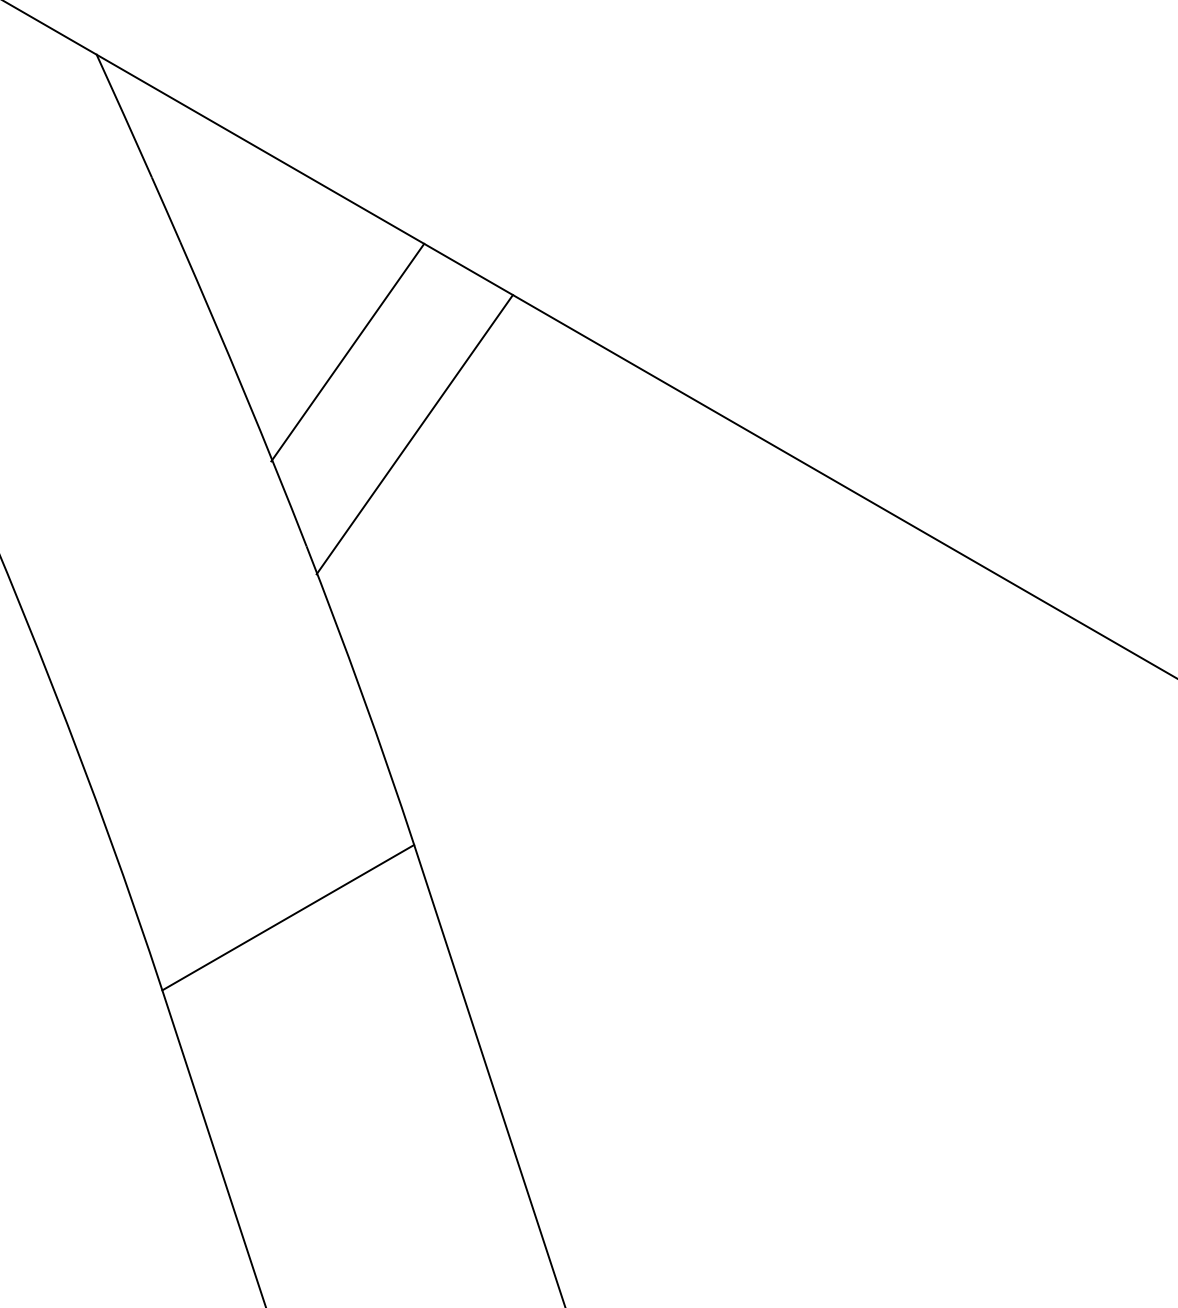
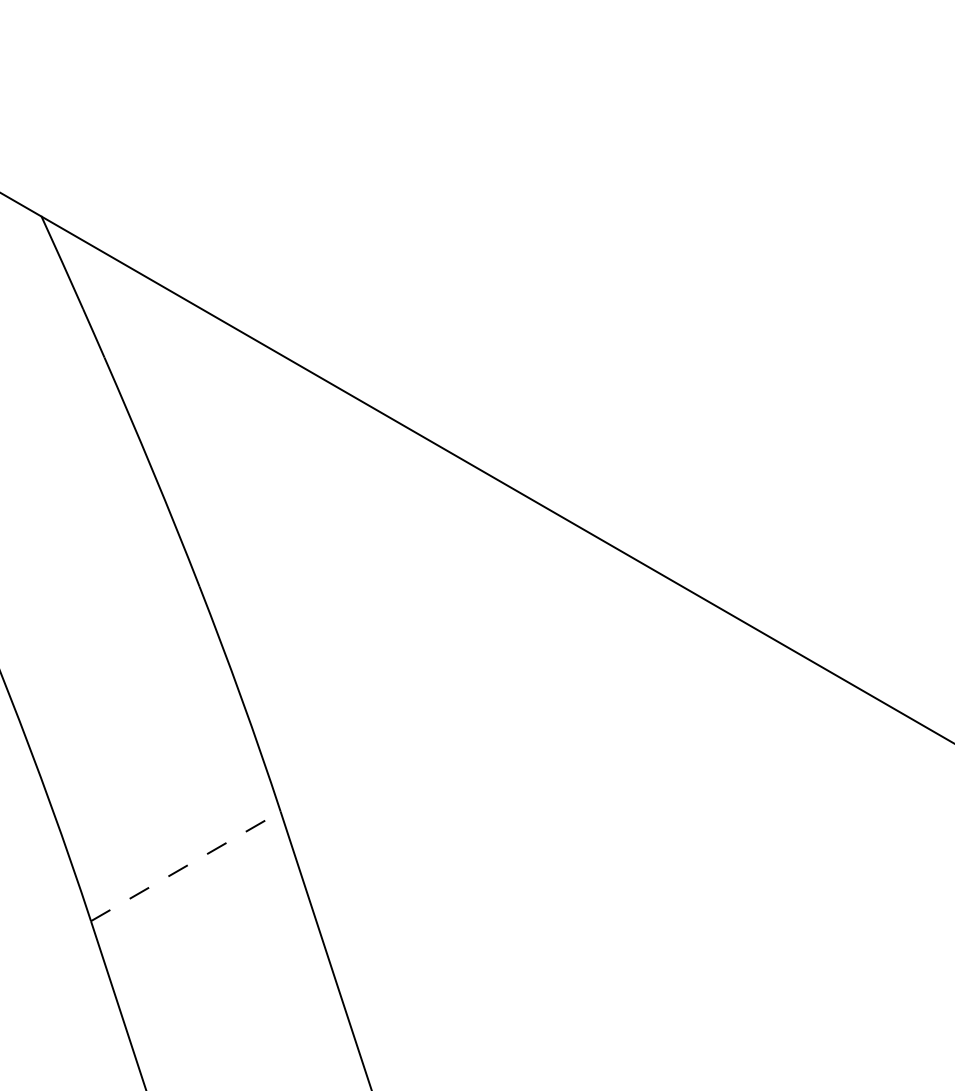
line: (347, 352) -> (230, 440), removed
line: (415, 434) -> (281, 502), removed
line: (289, 917) -> (186, 866), solid -> dashed

